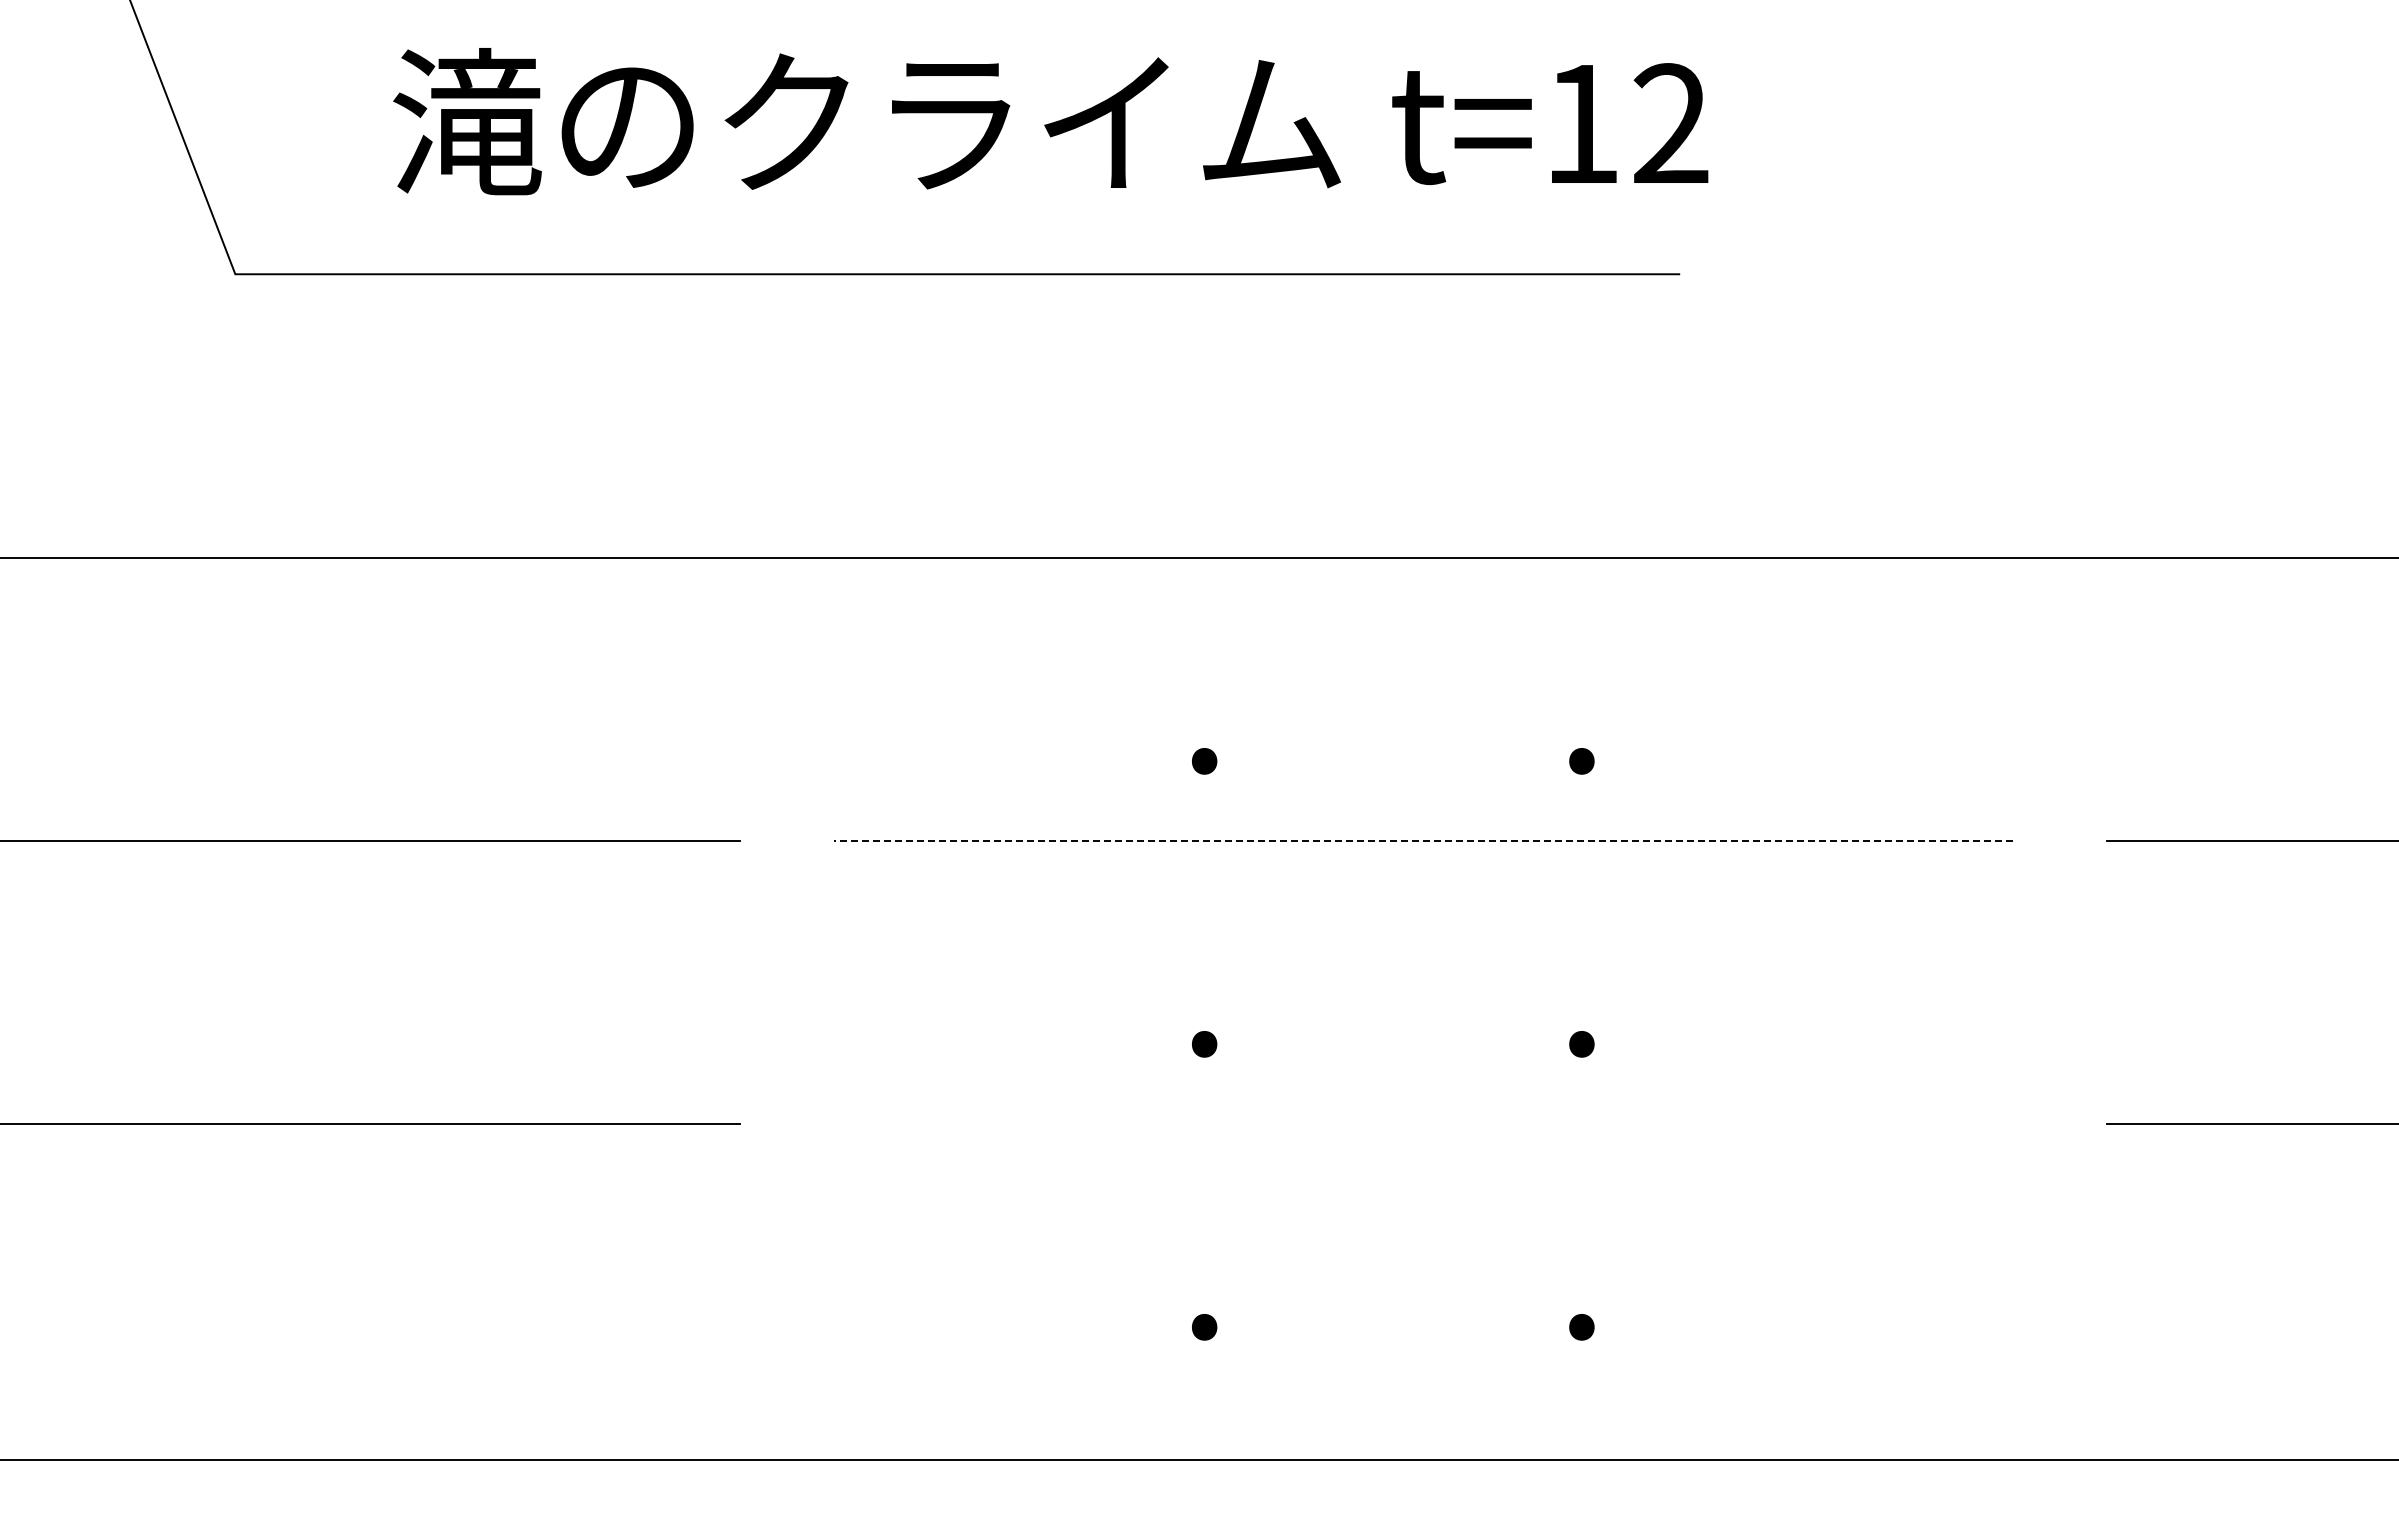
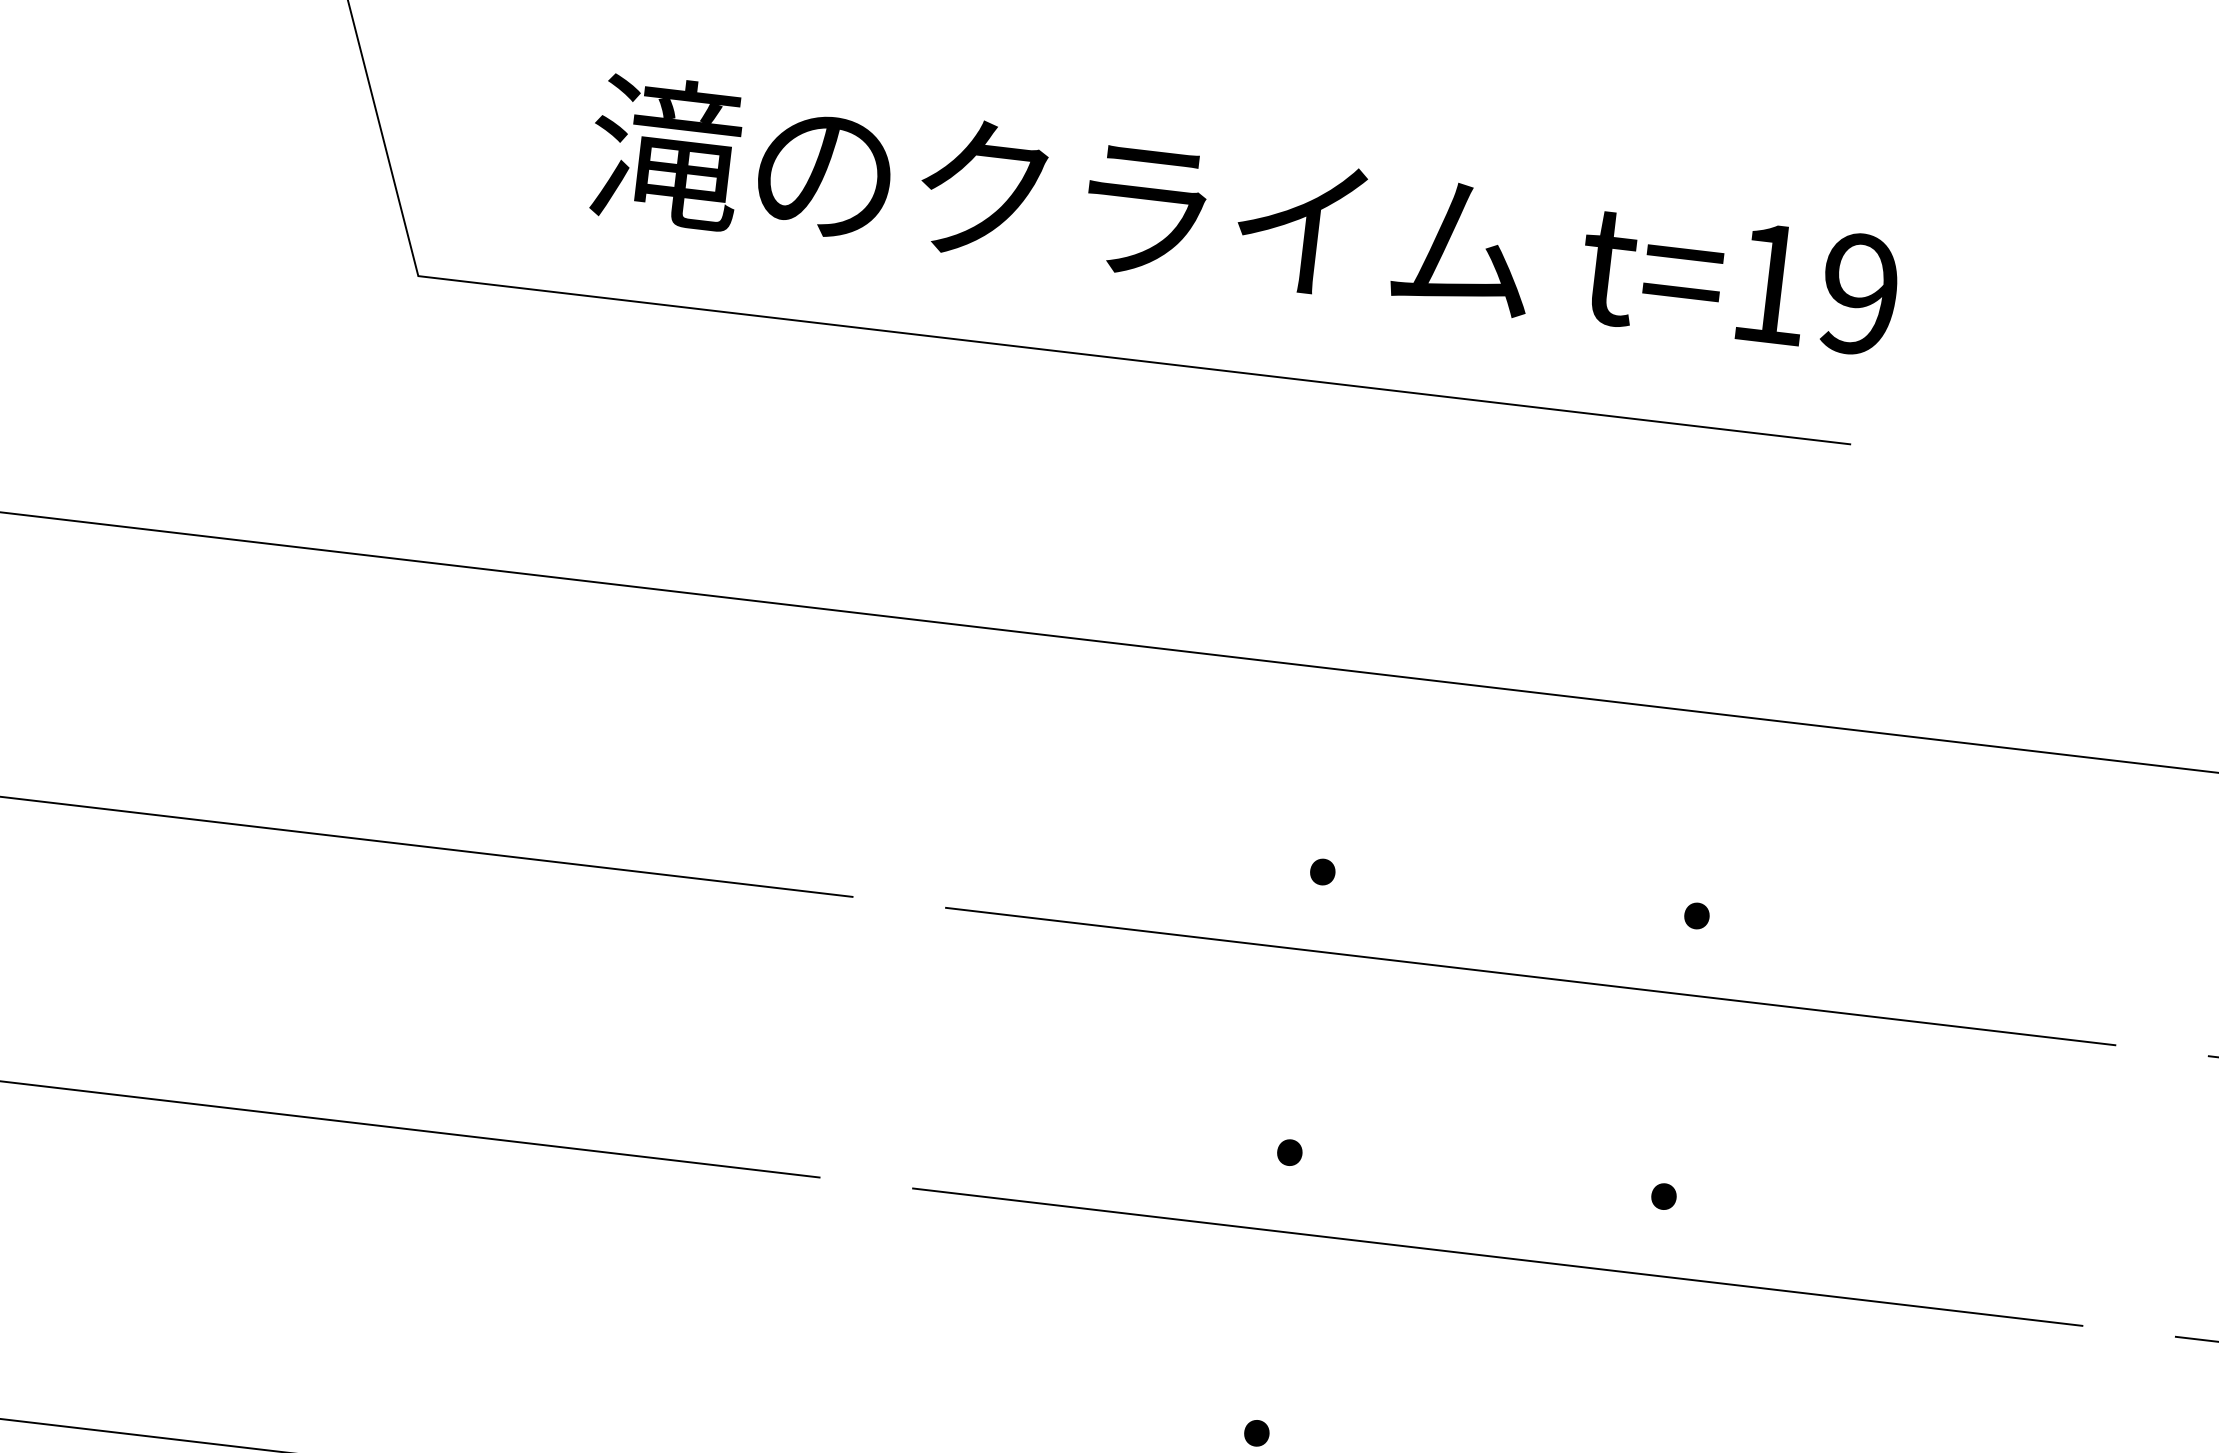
text: (1670, 124) -> (1859, 294), t=12 -> t=19
line: (1423, 841) -> (1530, 977), dashed -> solid
line: (1423, 1123) -> (1497, 1256), added

